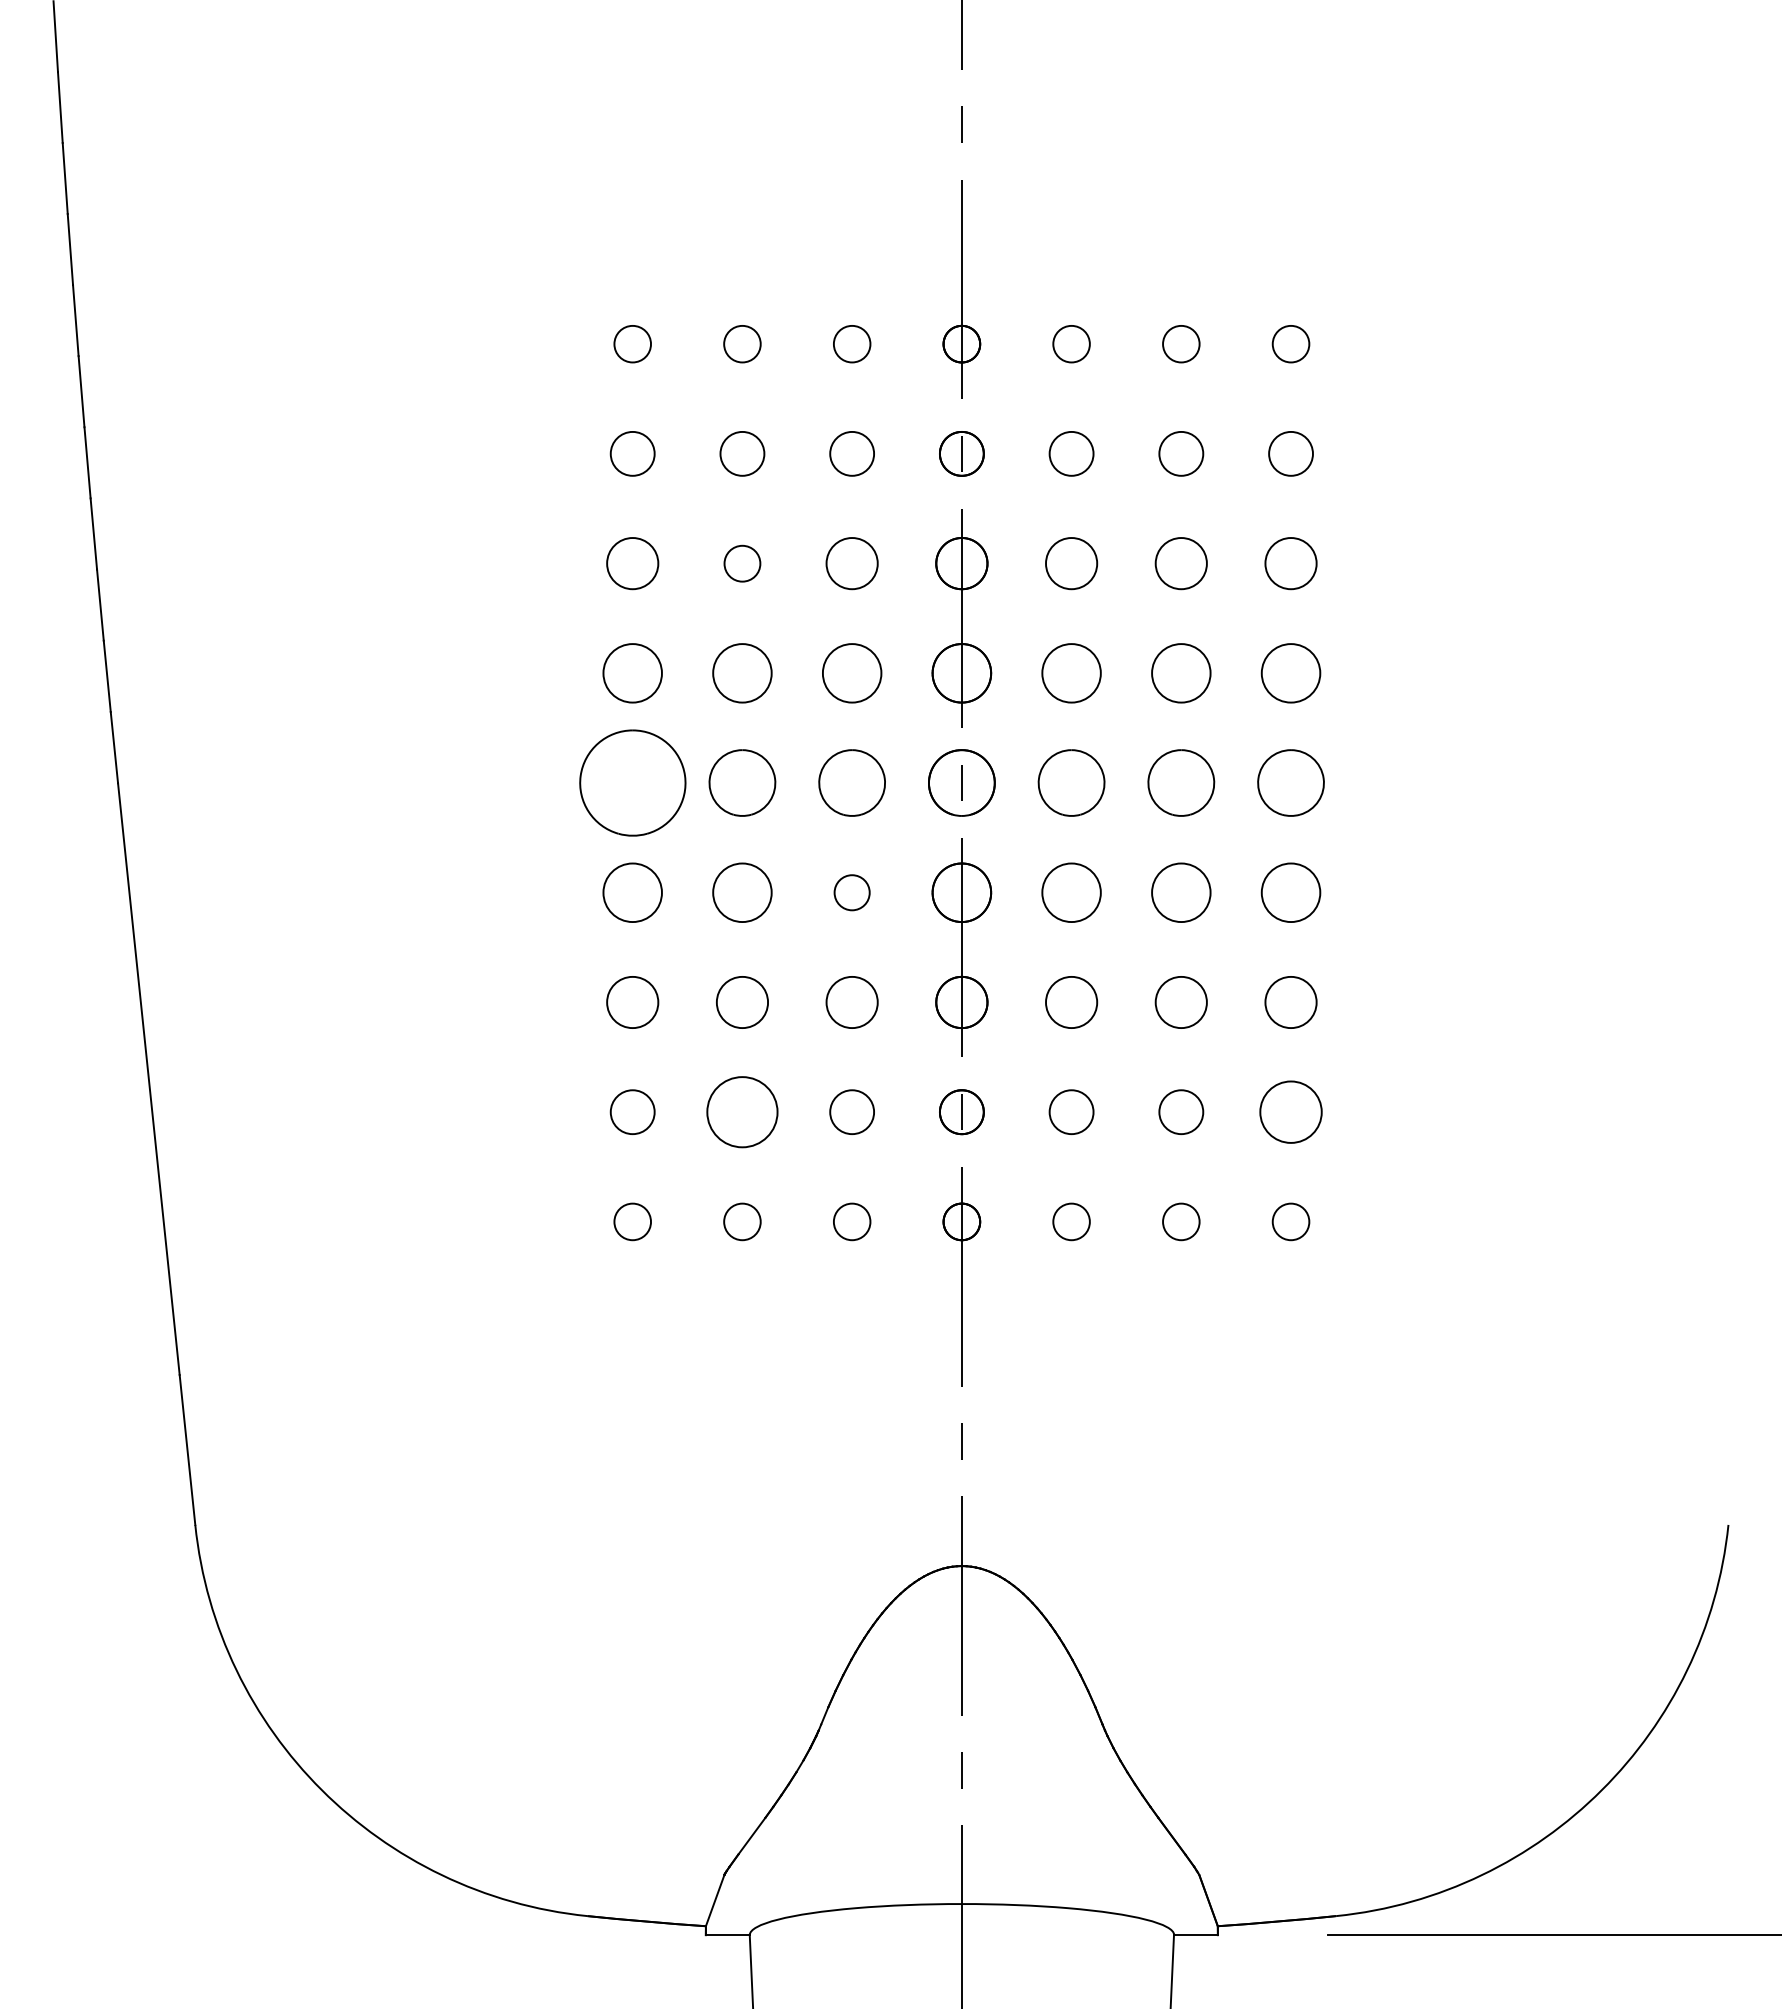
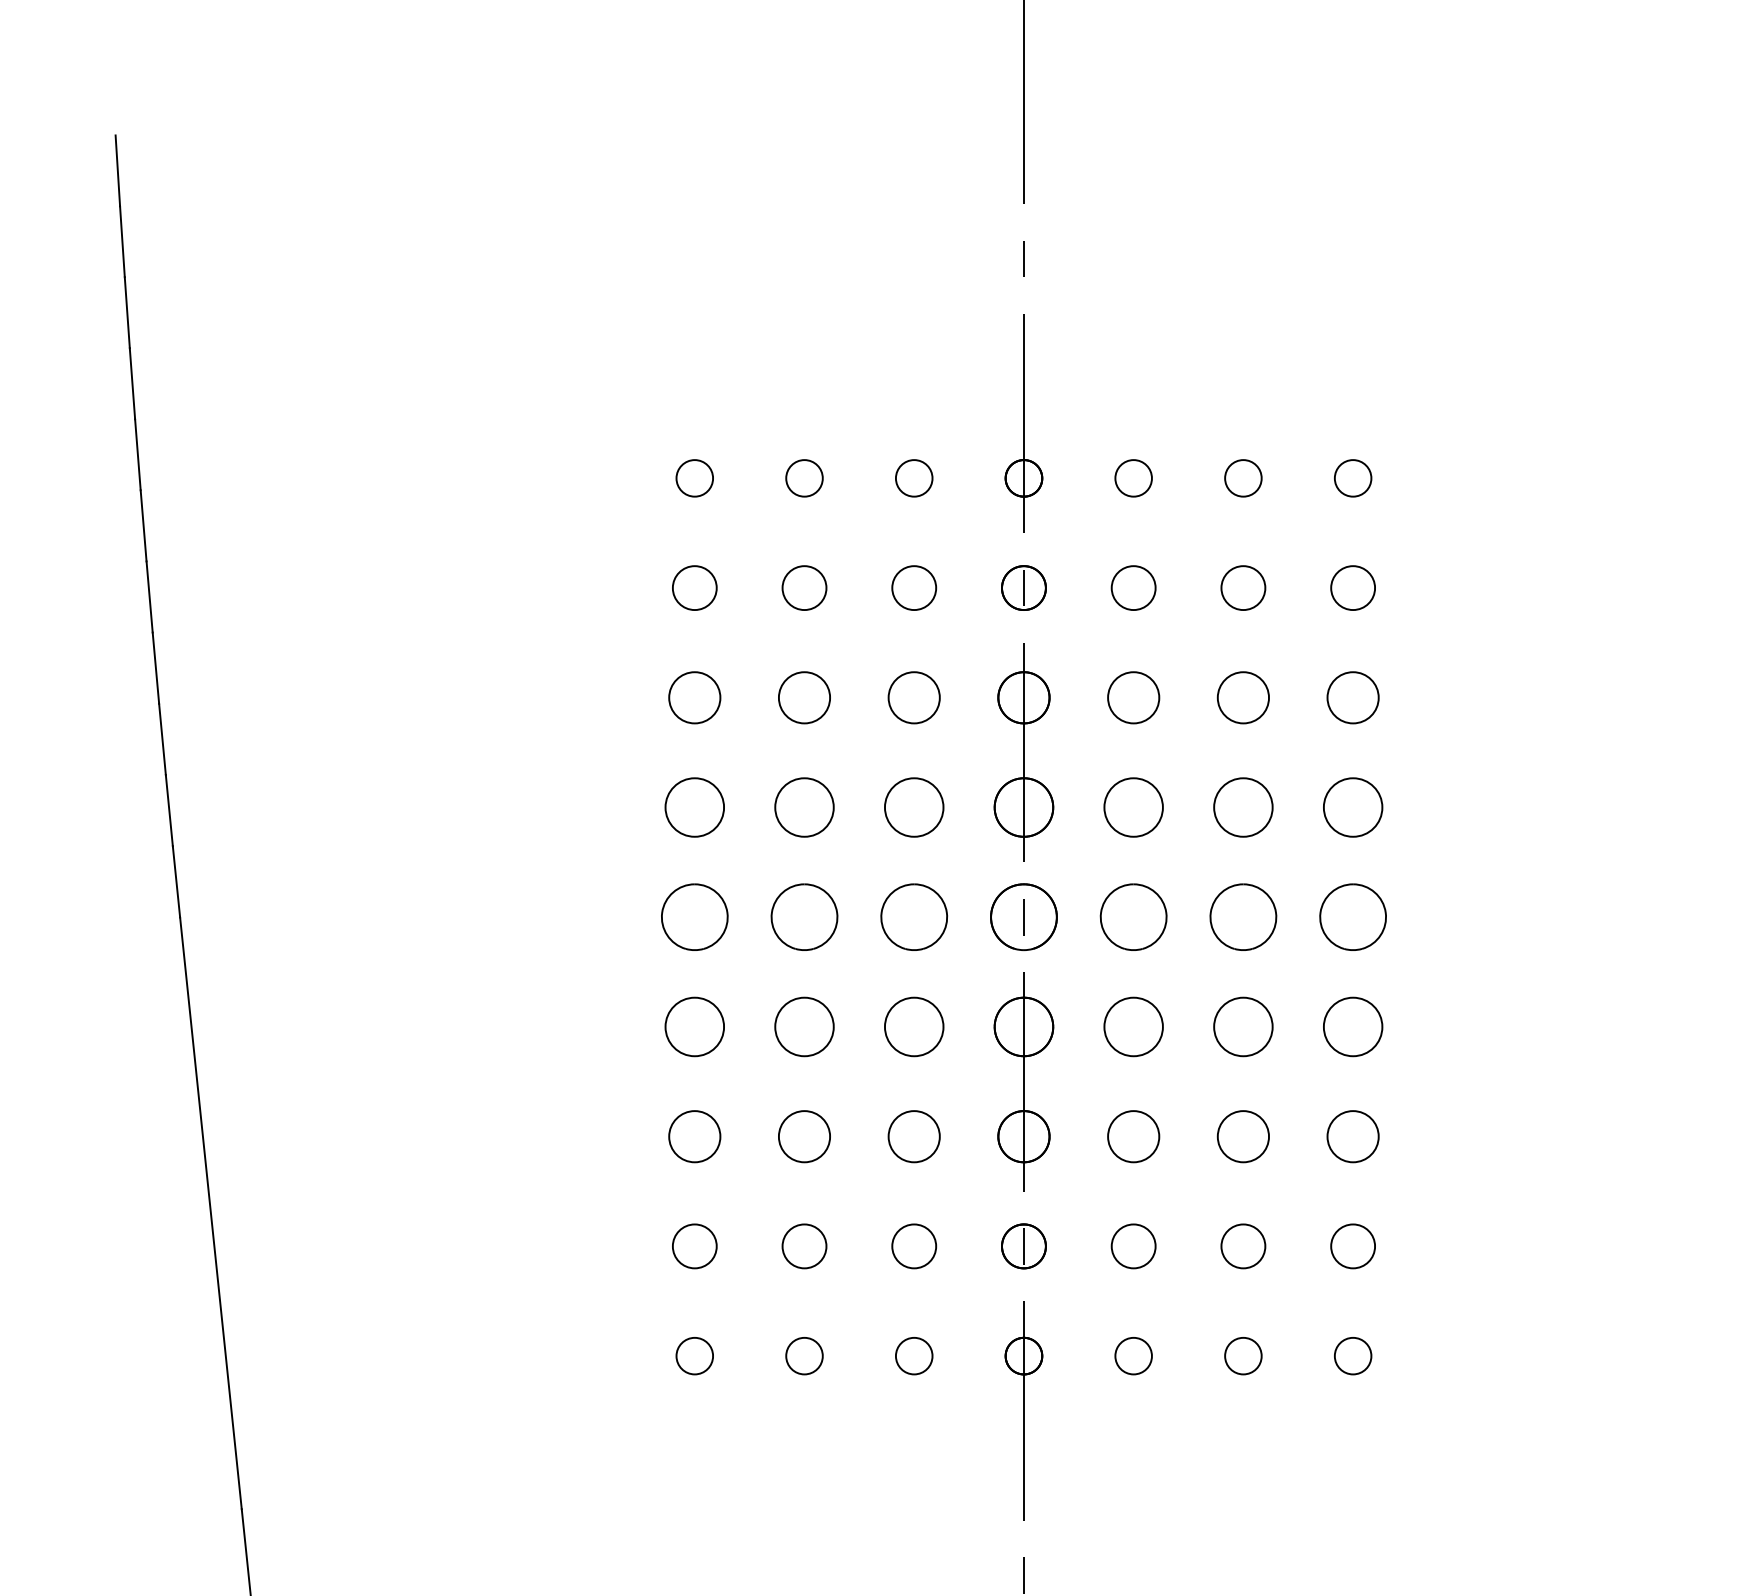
circle: (742, 563) -> (804, 697), size x1.43
part: (632, 782) -> (694, 916), size x0.62
circle: (851, 892) -> (913, 1026), size x1.67
circle: (742, 1112) -> (804, 1246), size x0.62
circle: (1290, 1112) -> (1352, 1246), size x0.71

